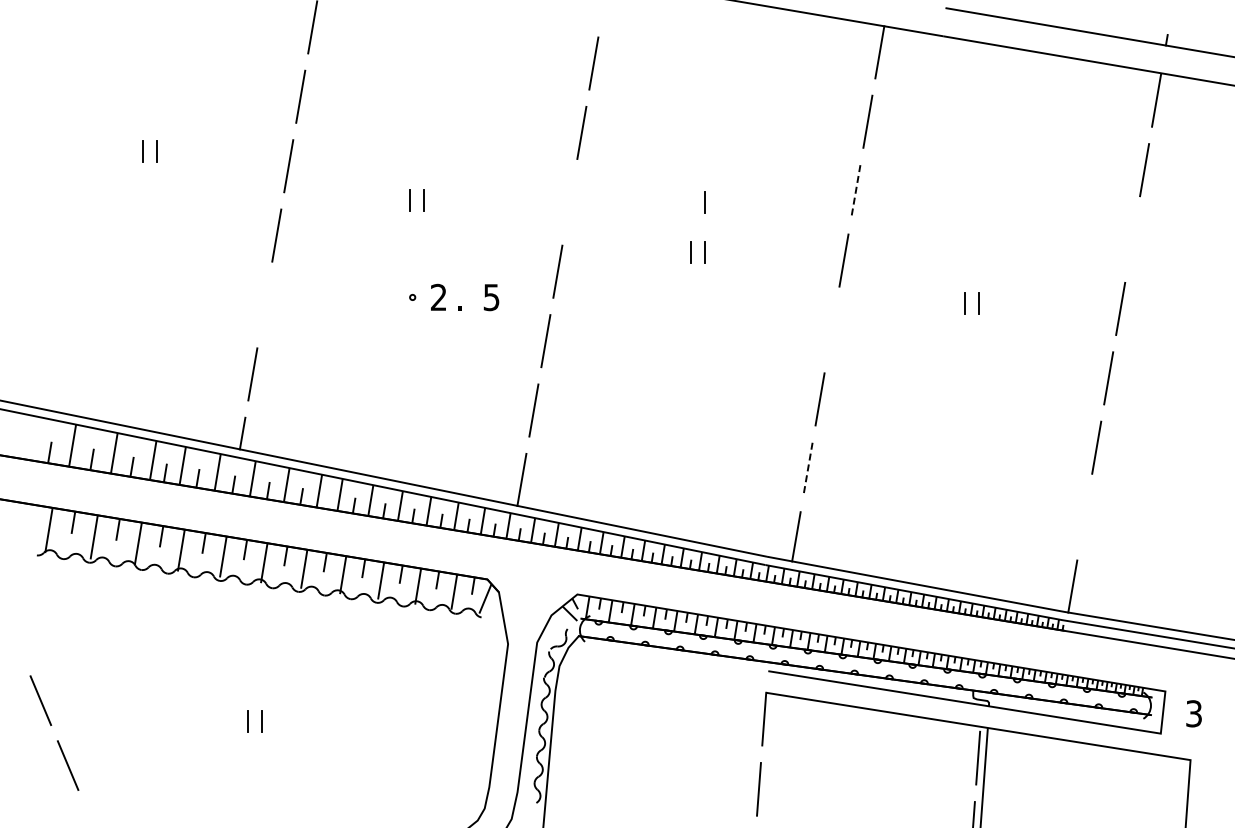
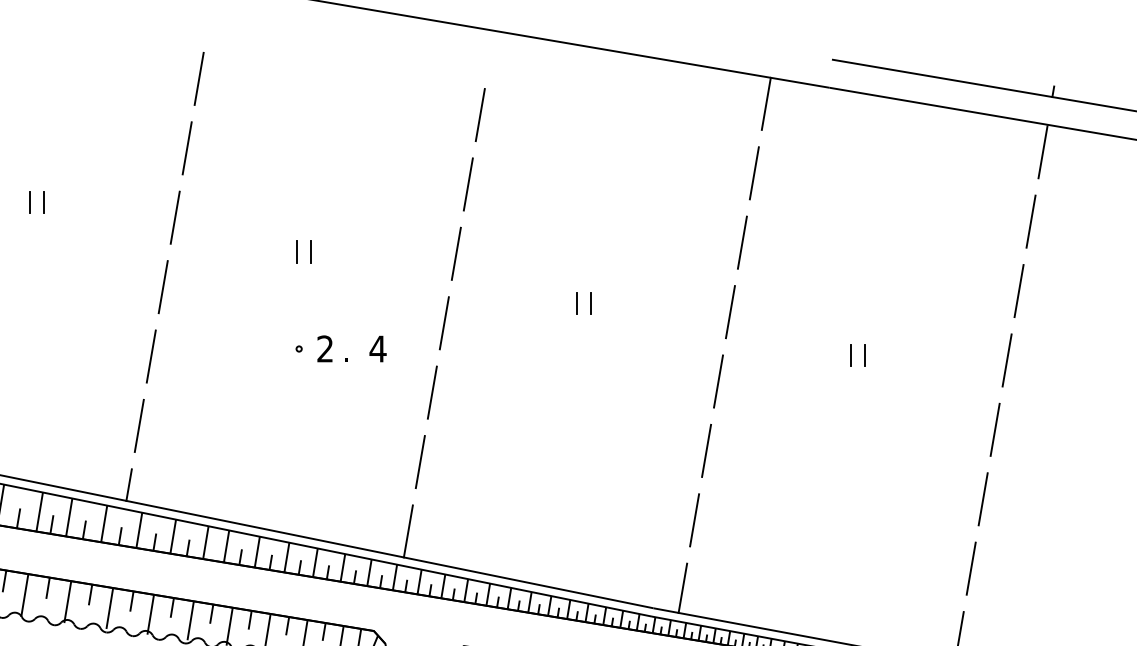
line: (855, 191) -> (741, 243), dashed -> solid
line: (569, 202) -> (455, 254), added
line: (704, 202) -> (590, 254), removed
line: (1132, 239) -> (1018, 291), added
text: (491, 297) -> (377, 349), 5 -> 4
line: (264, 304) -> (150, 356), added
line: (831, 329) -> (717, 381), added
line: (808, 469) -> (694, 521), dashed -> solid
line: (1084, 517) -> (970, 569), added

